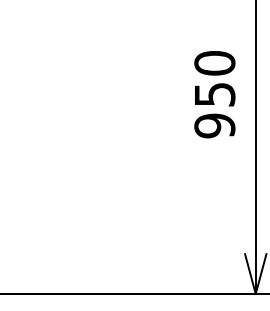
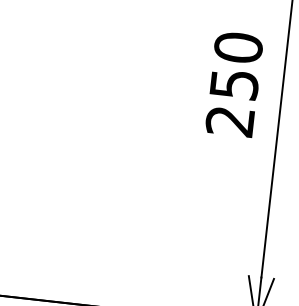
text: (214, 125) -> (229, 120), 950 -> 250

